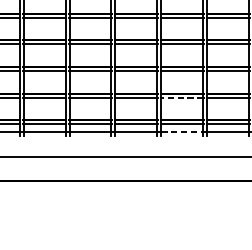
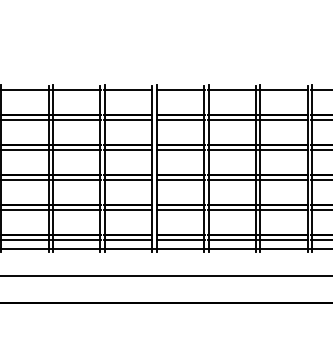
line: (182, 97) -> (232, 209), dashed -> solid
line: (182, 132) -> (232, 248), dashed -> solid

